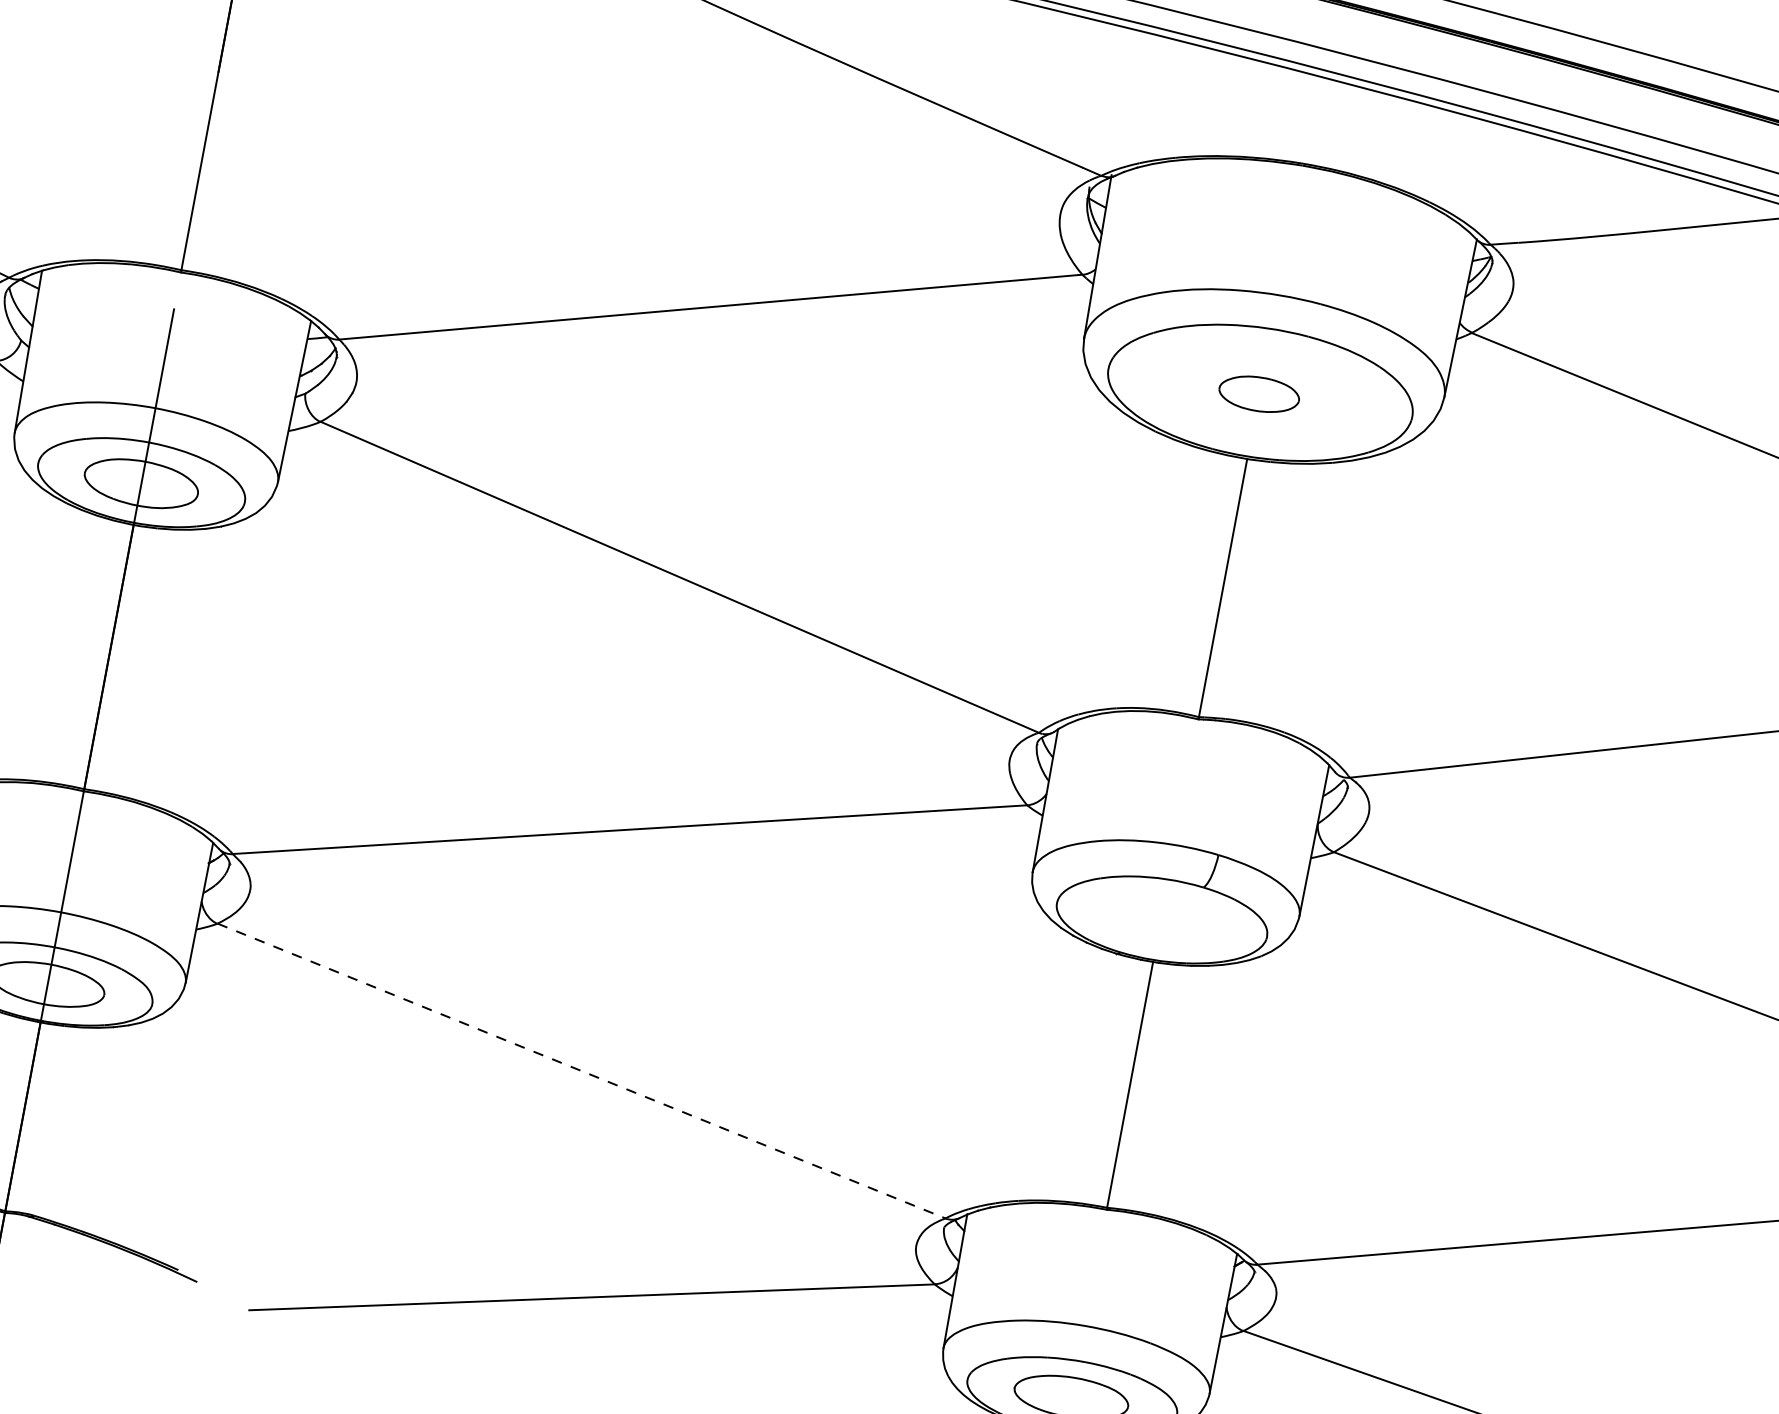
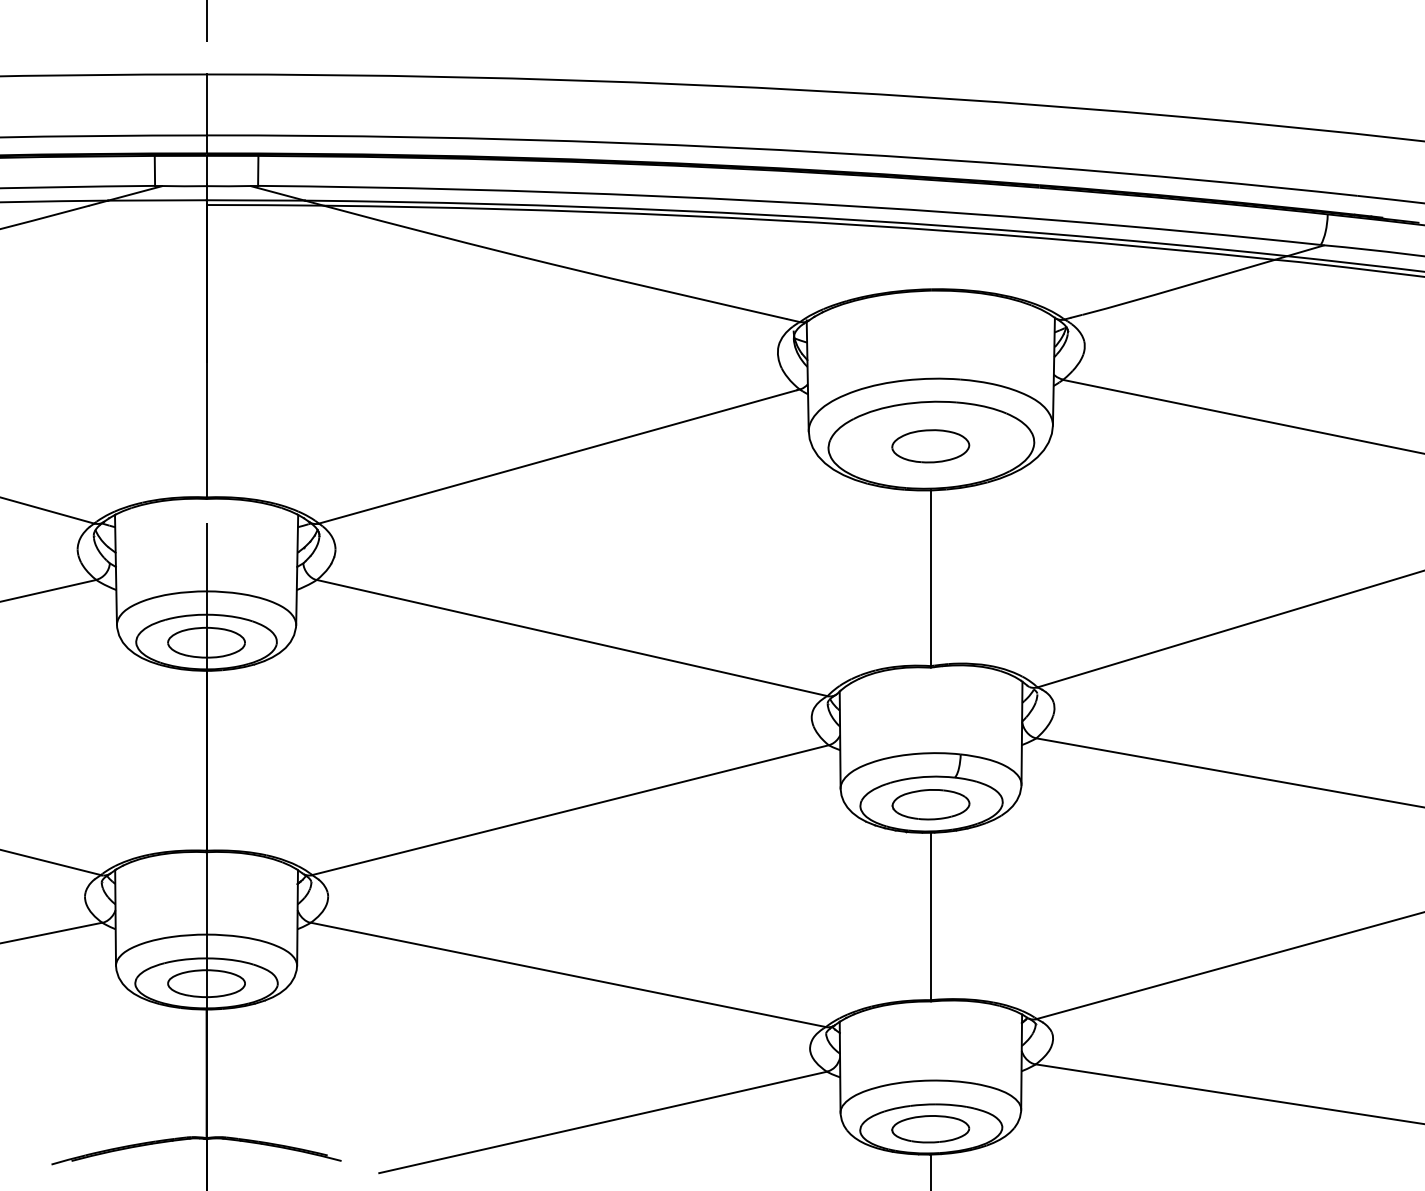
part: (1258, 394) -> (930, 446), size x1.43
part: (1160, 920) -> (930, 804), added
line: (581, 1070) -> (568, 974), dashed -> solid

